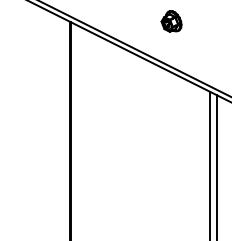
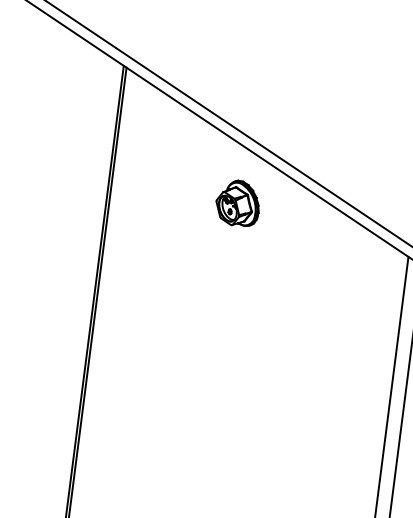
part: (171, 21) -> (237, 203), moved

